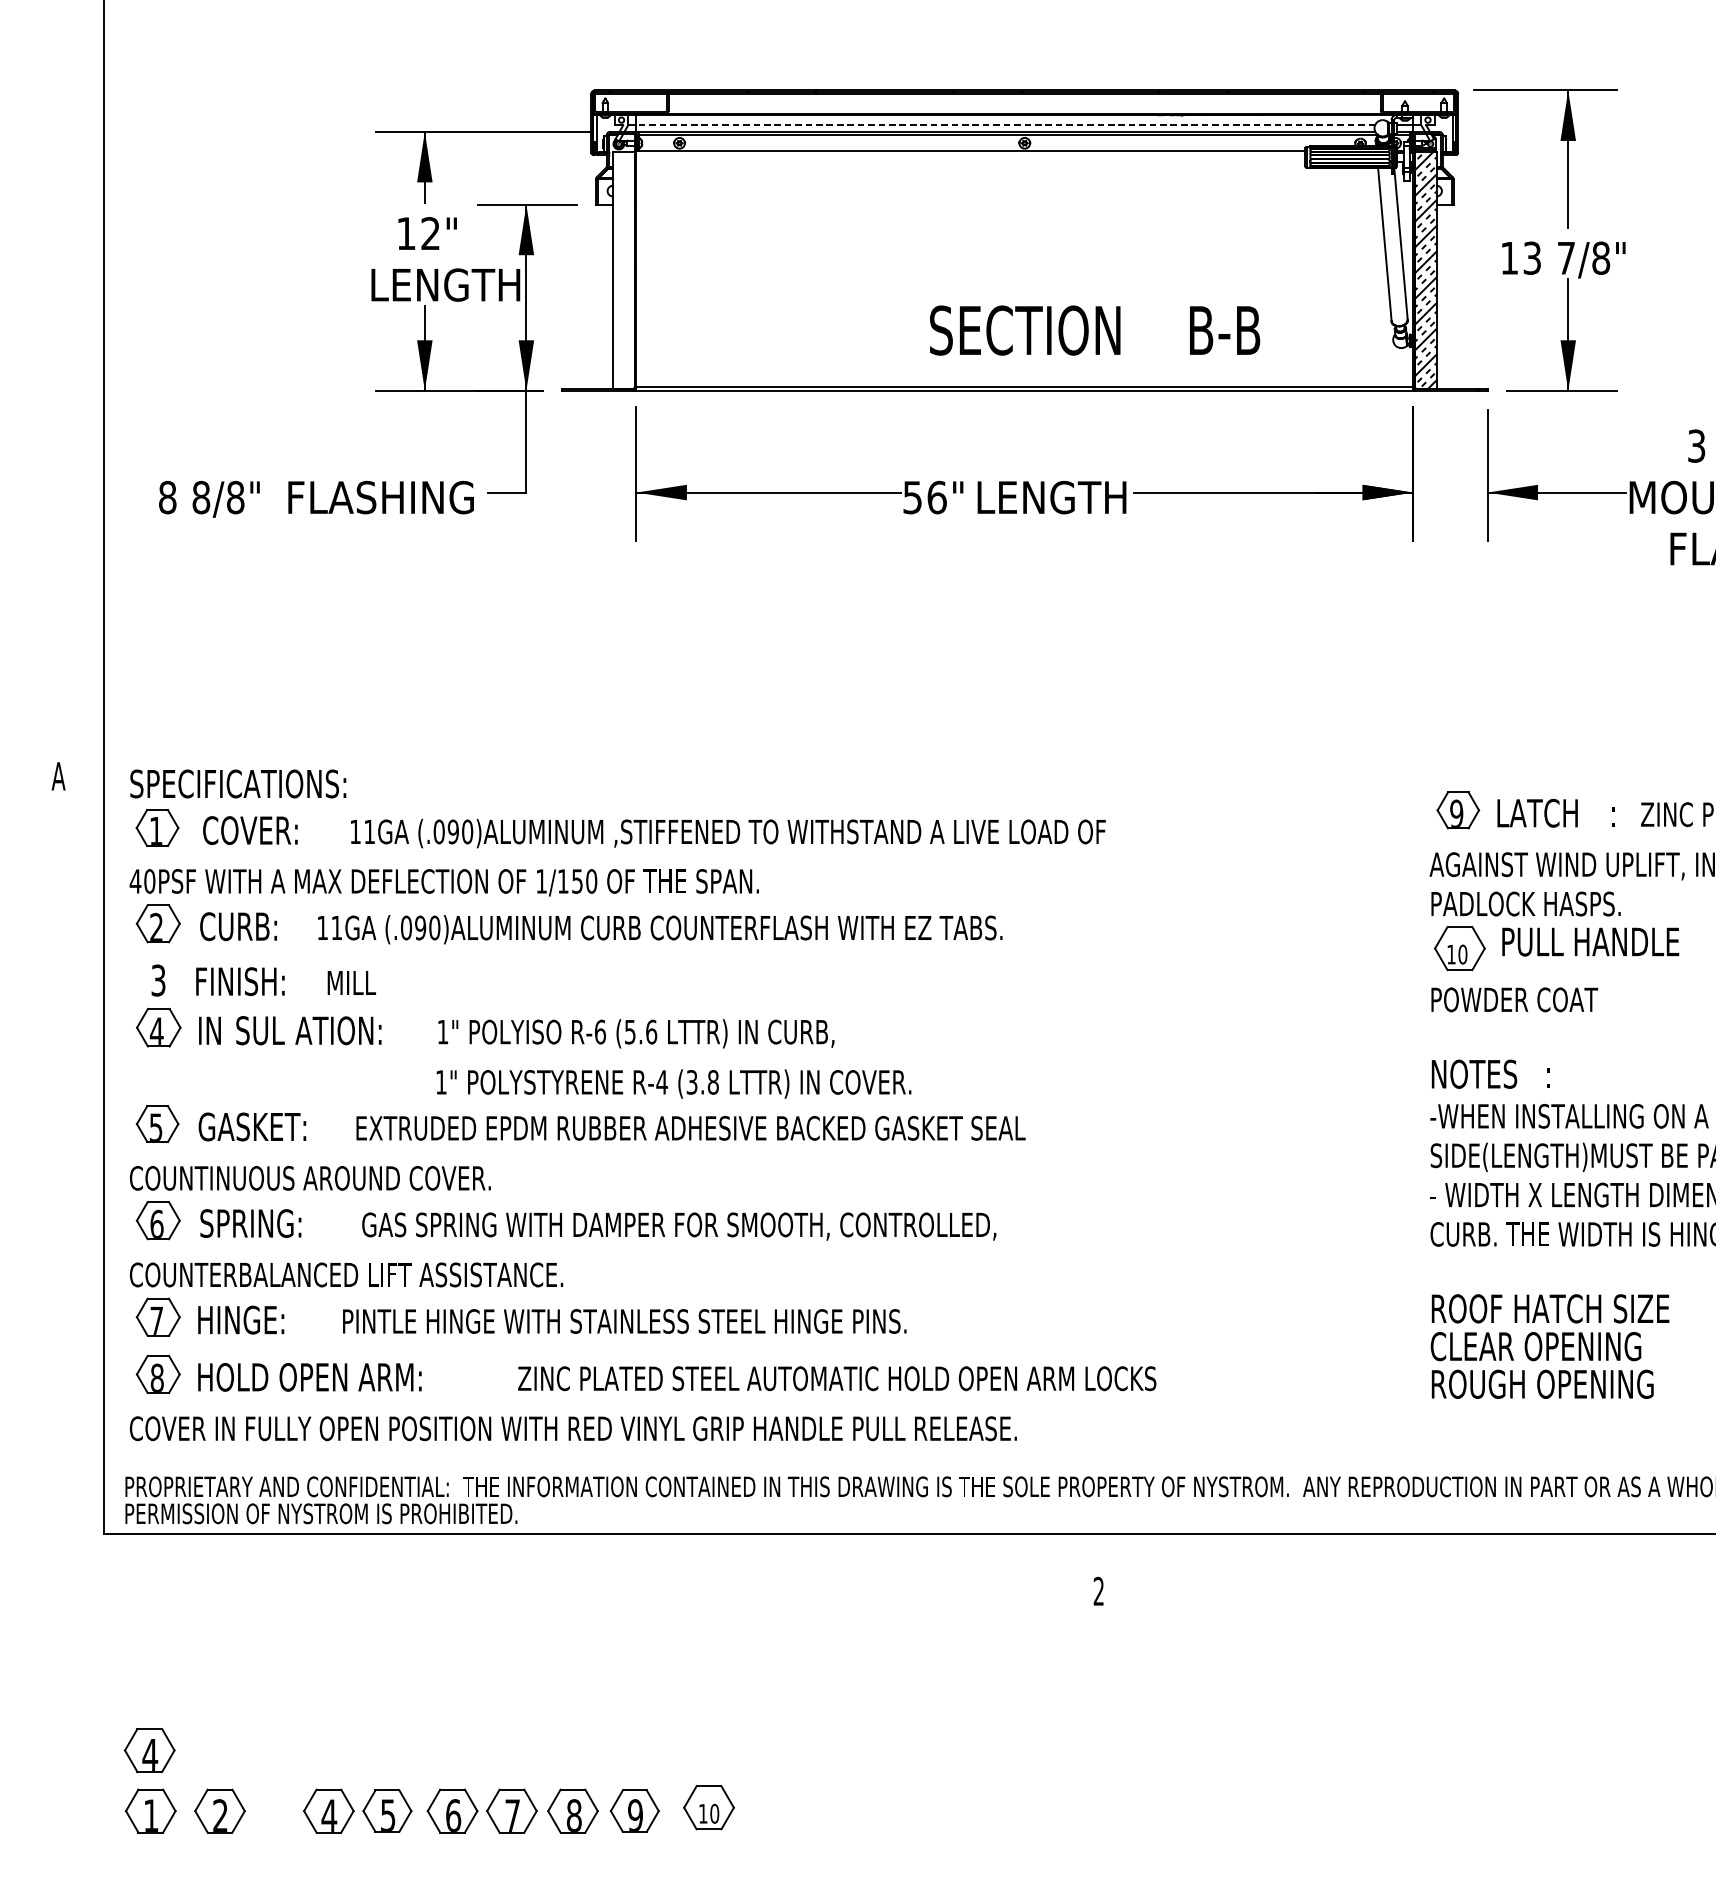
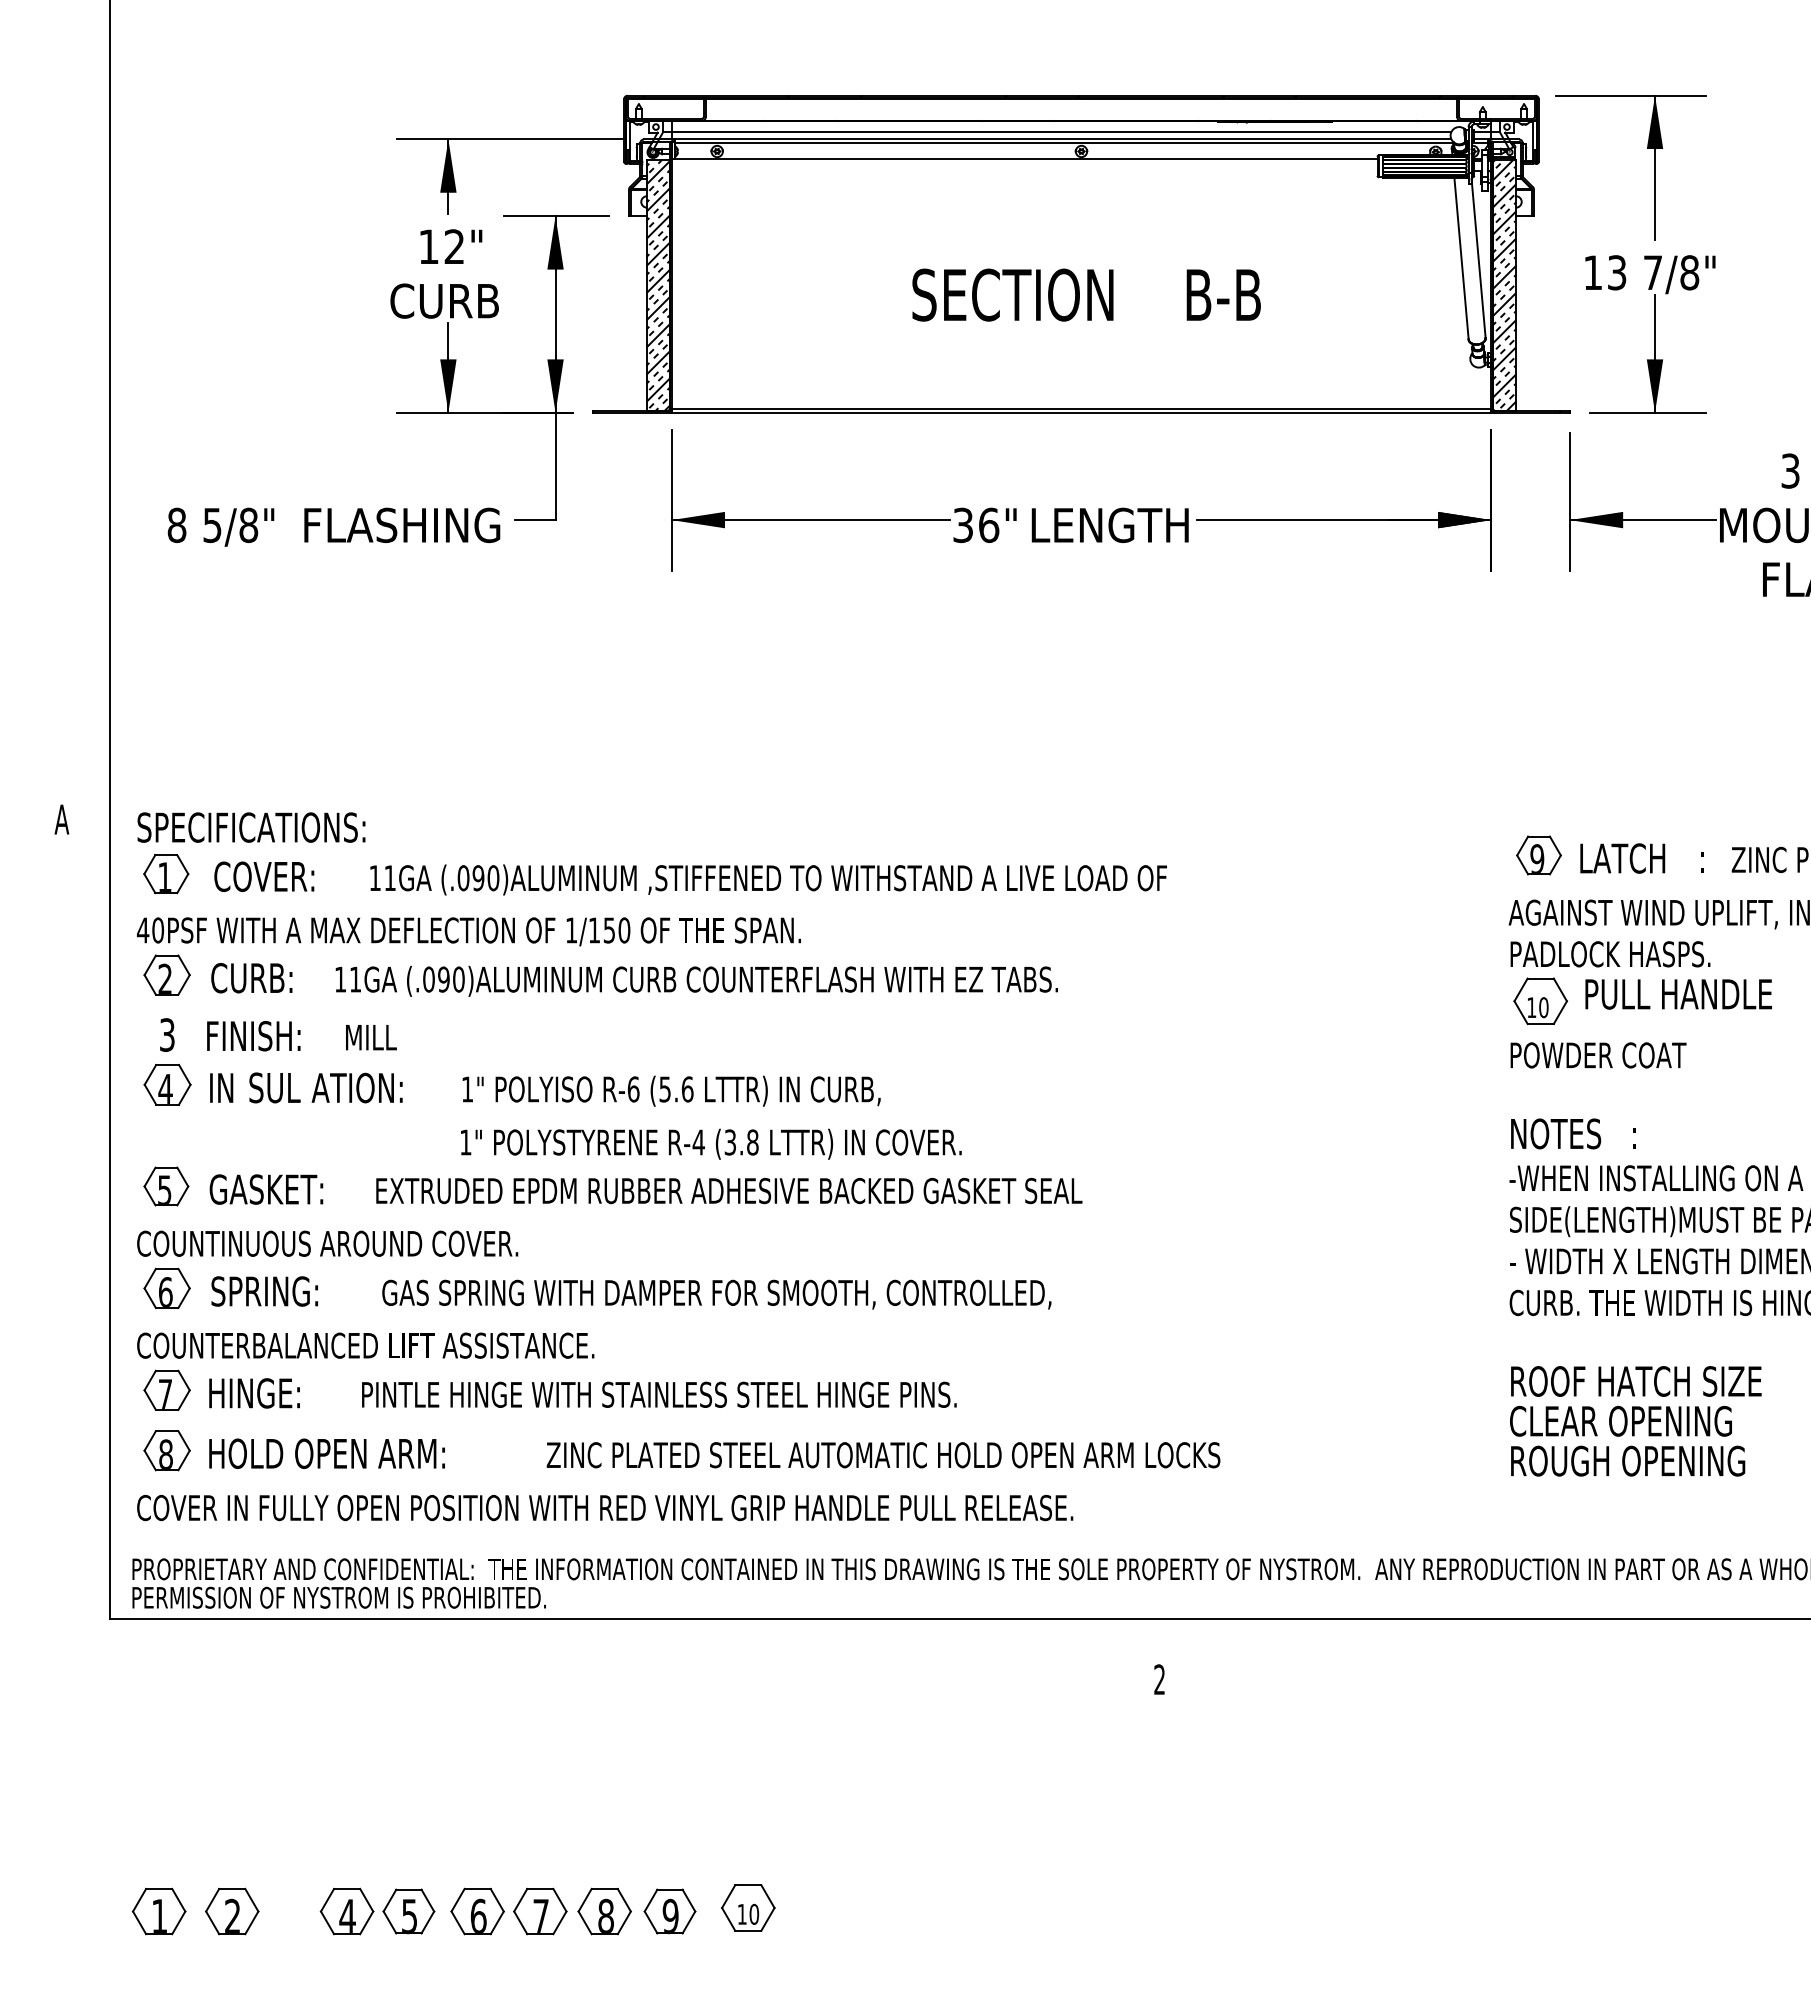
line: (1005, 125) -> (1061, 132), dashed -> solid
hatch: (622, 270) -> (657, 285), added
text: (444, 284) -> (469, 300), LENGTH -> CURB
text: (1094, 329) -> (1086, 294), moved
text: (912, 496) -> (963, 524), 56" -> 36"
text: (201, 497) -> (212, 525), 8/8" -> 5/8"
part: (149, 1750) -> (157, 1847), removed

